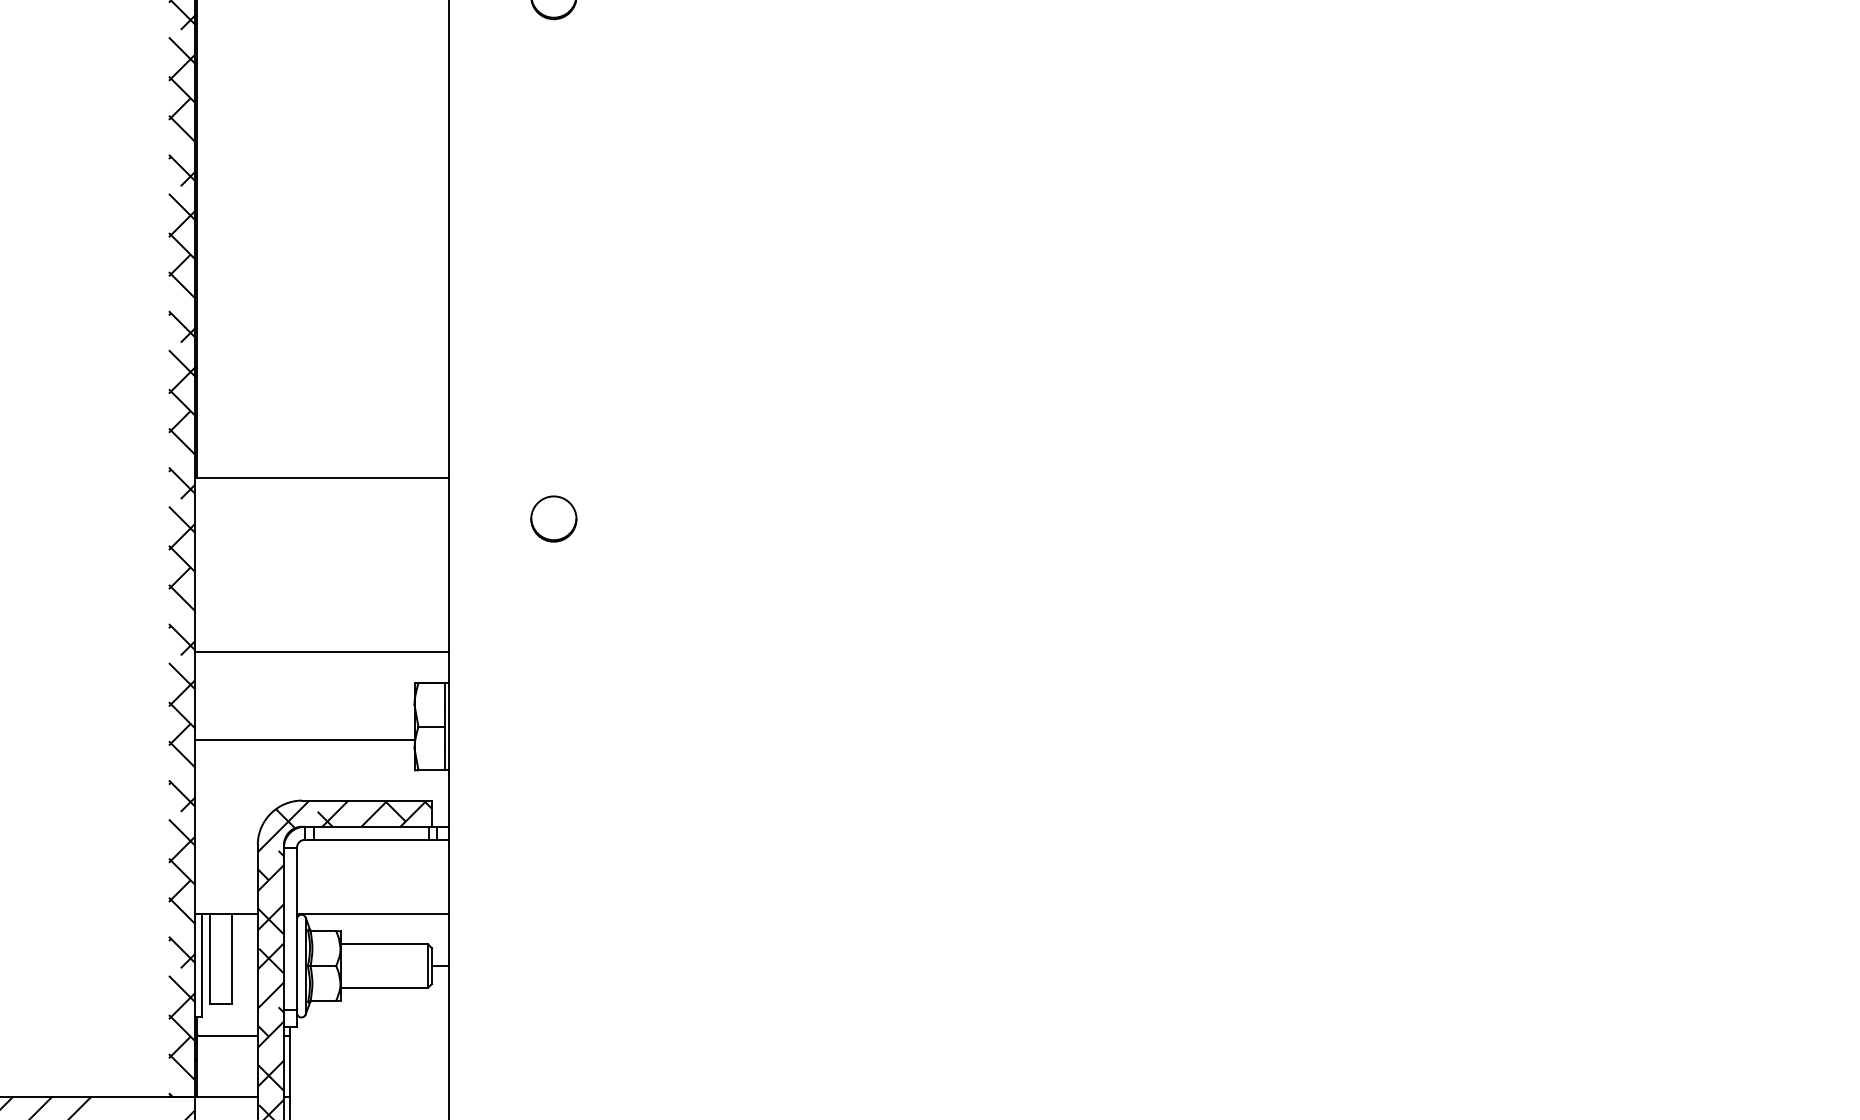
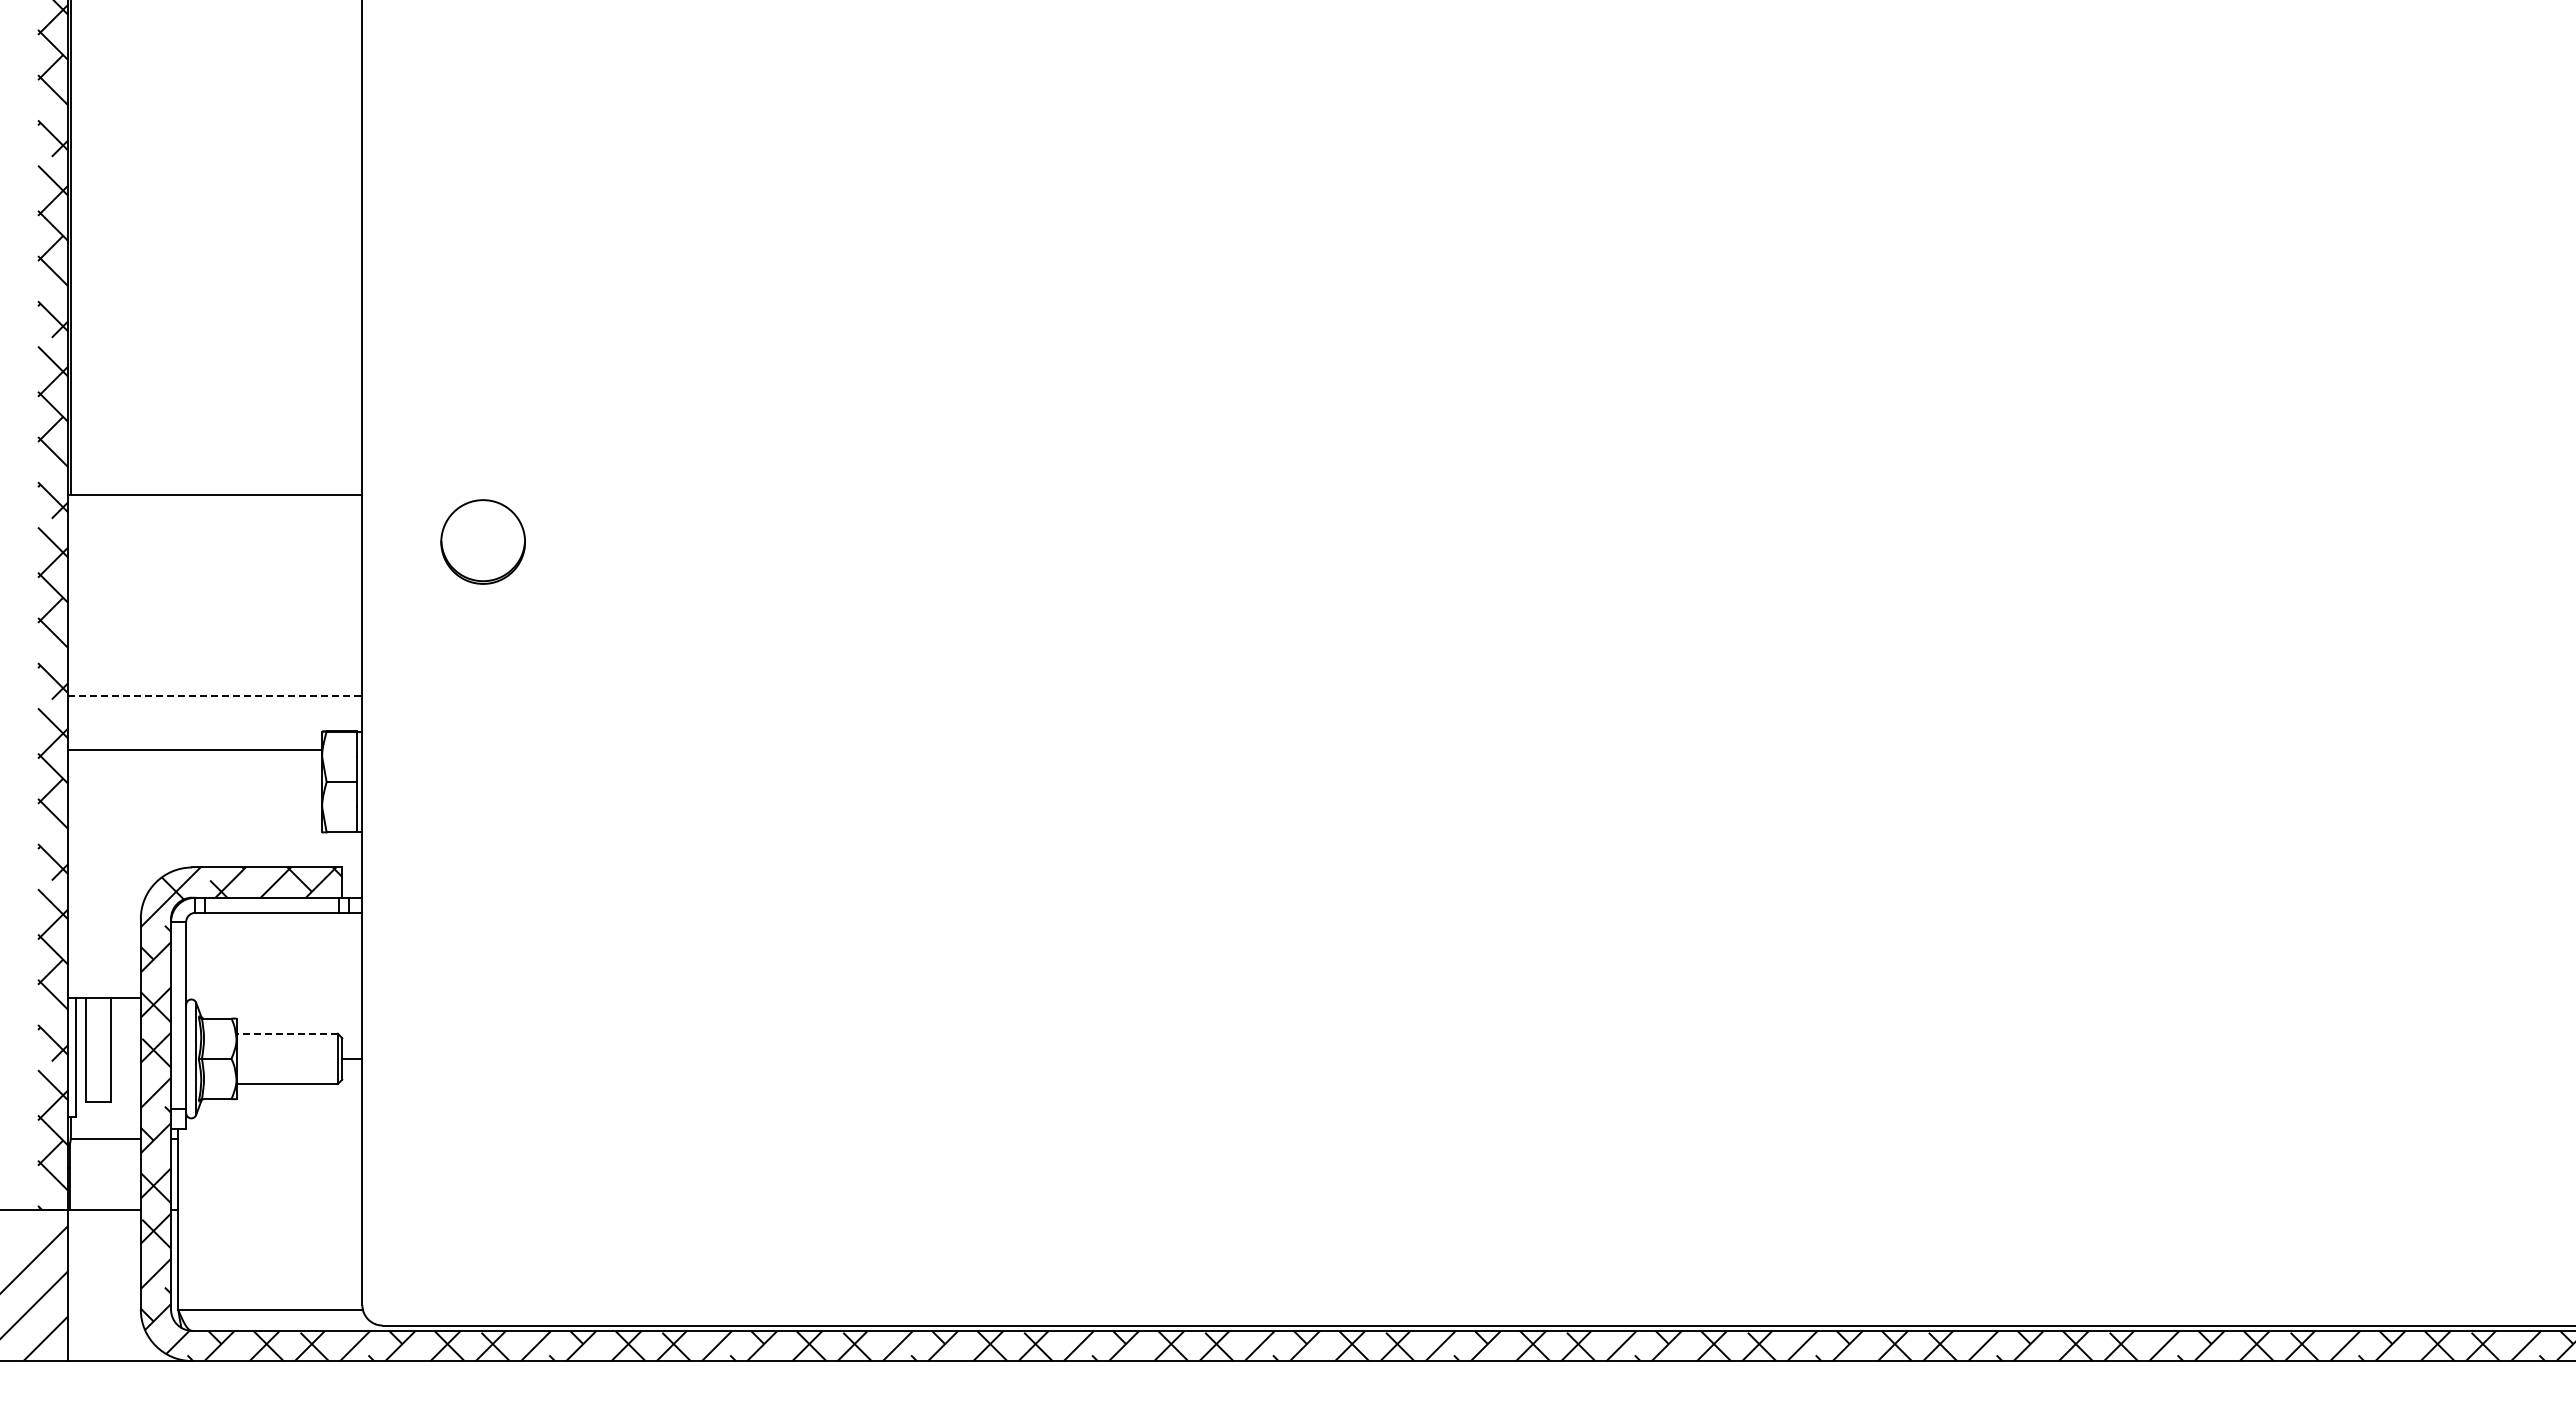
circle: (554, 518) -> (483, 541), size x1.6
line: (322, 652) -> (215, 696), solid -> dashed
line: (305, 740) -> (195, 750), moved
line: (373, 913) -> (274, 998), removed
line: (384, 944) -> (287, 1033), solid -> dashed

